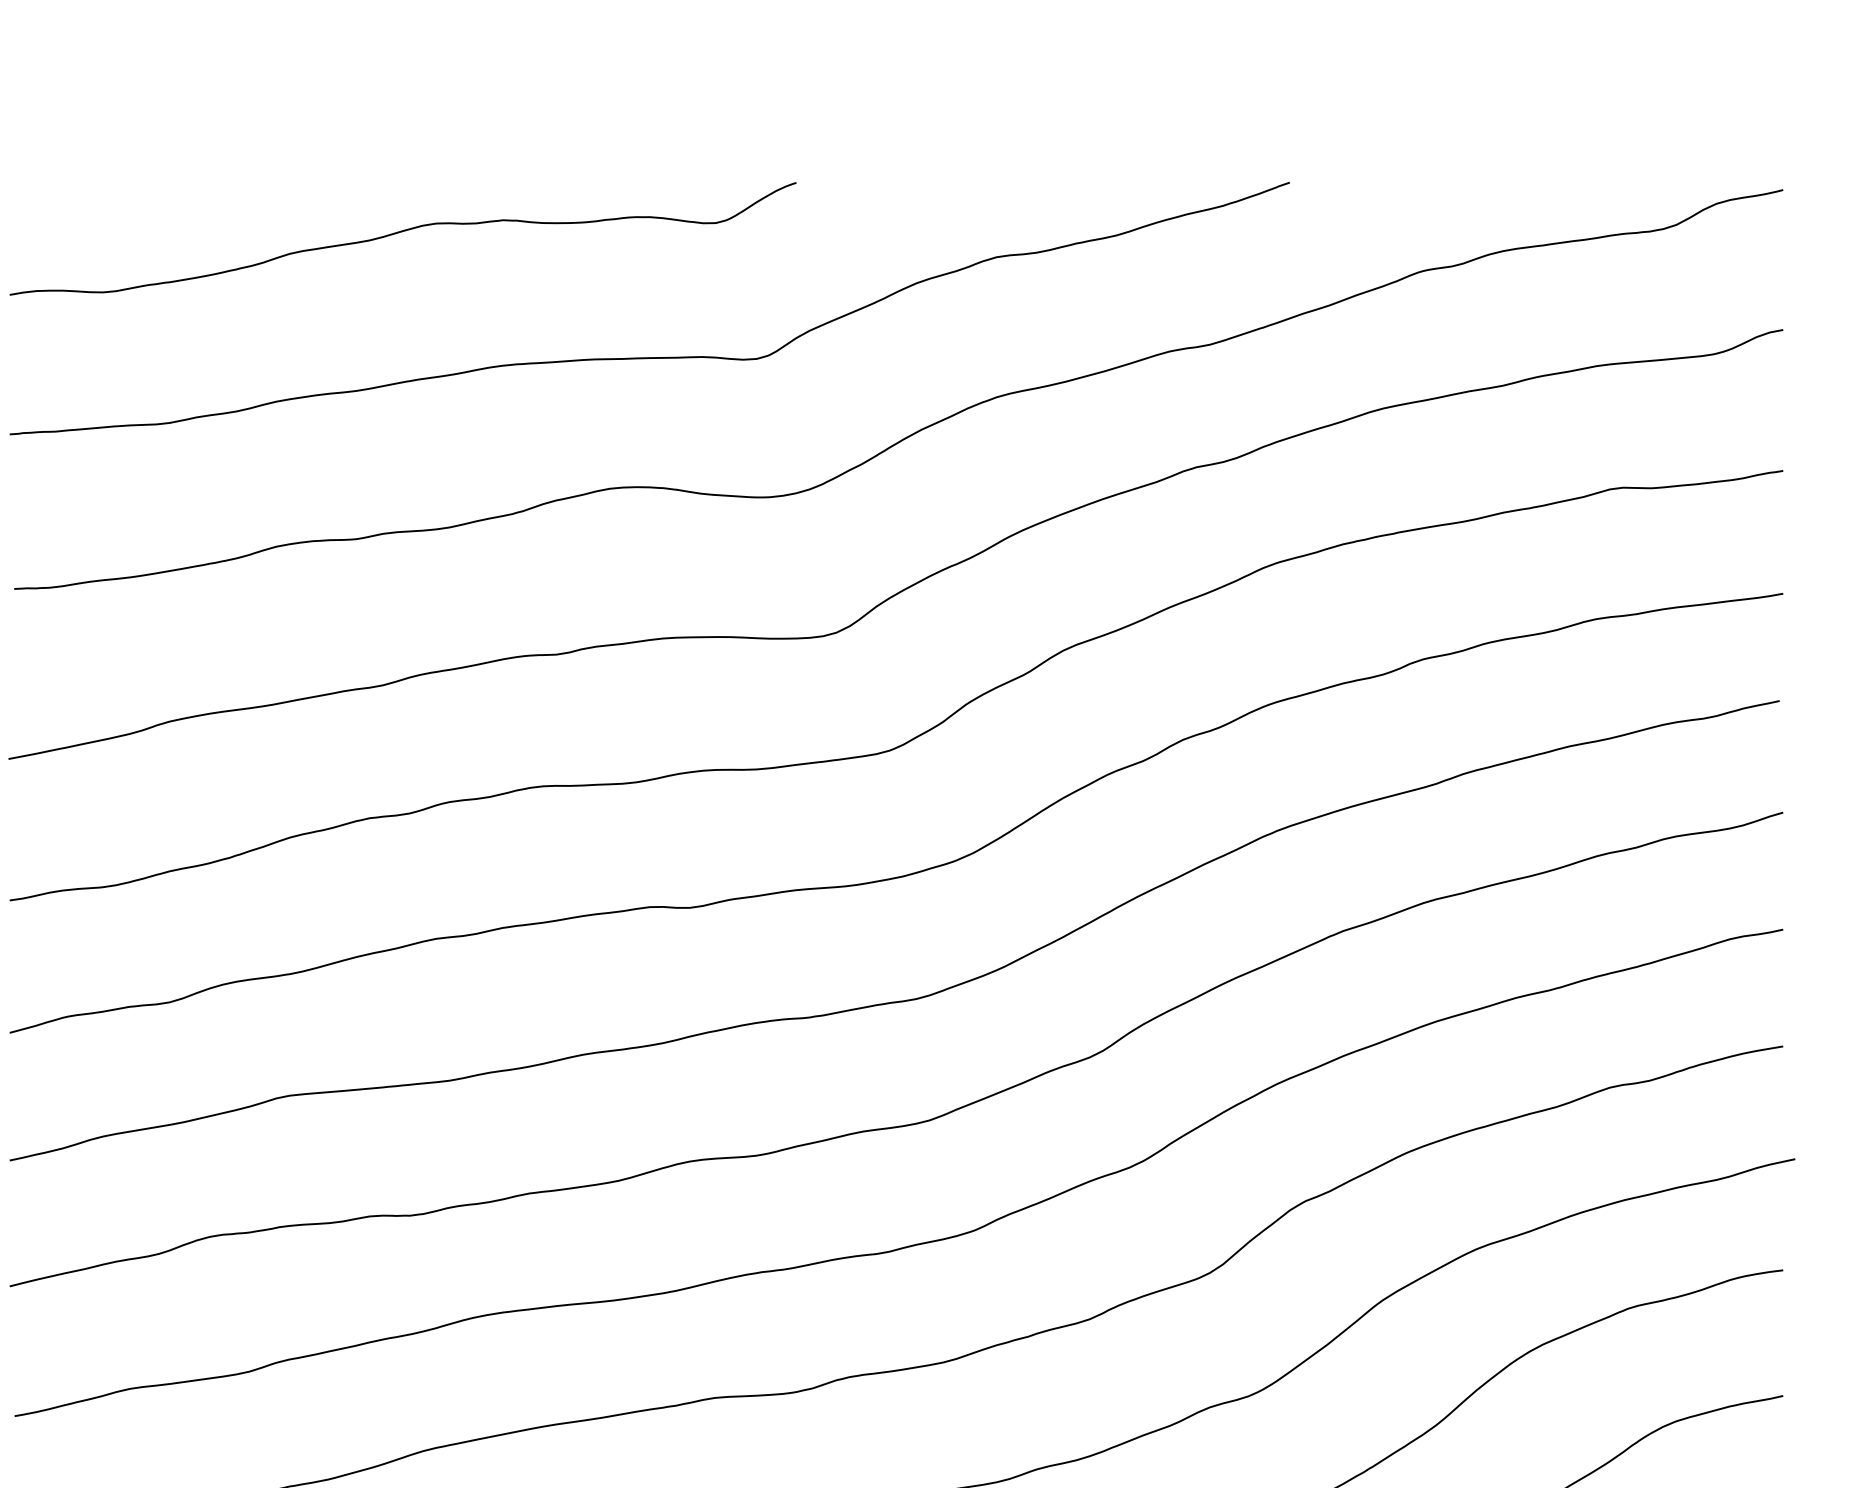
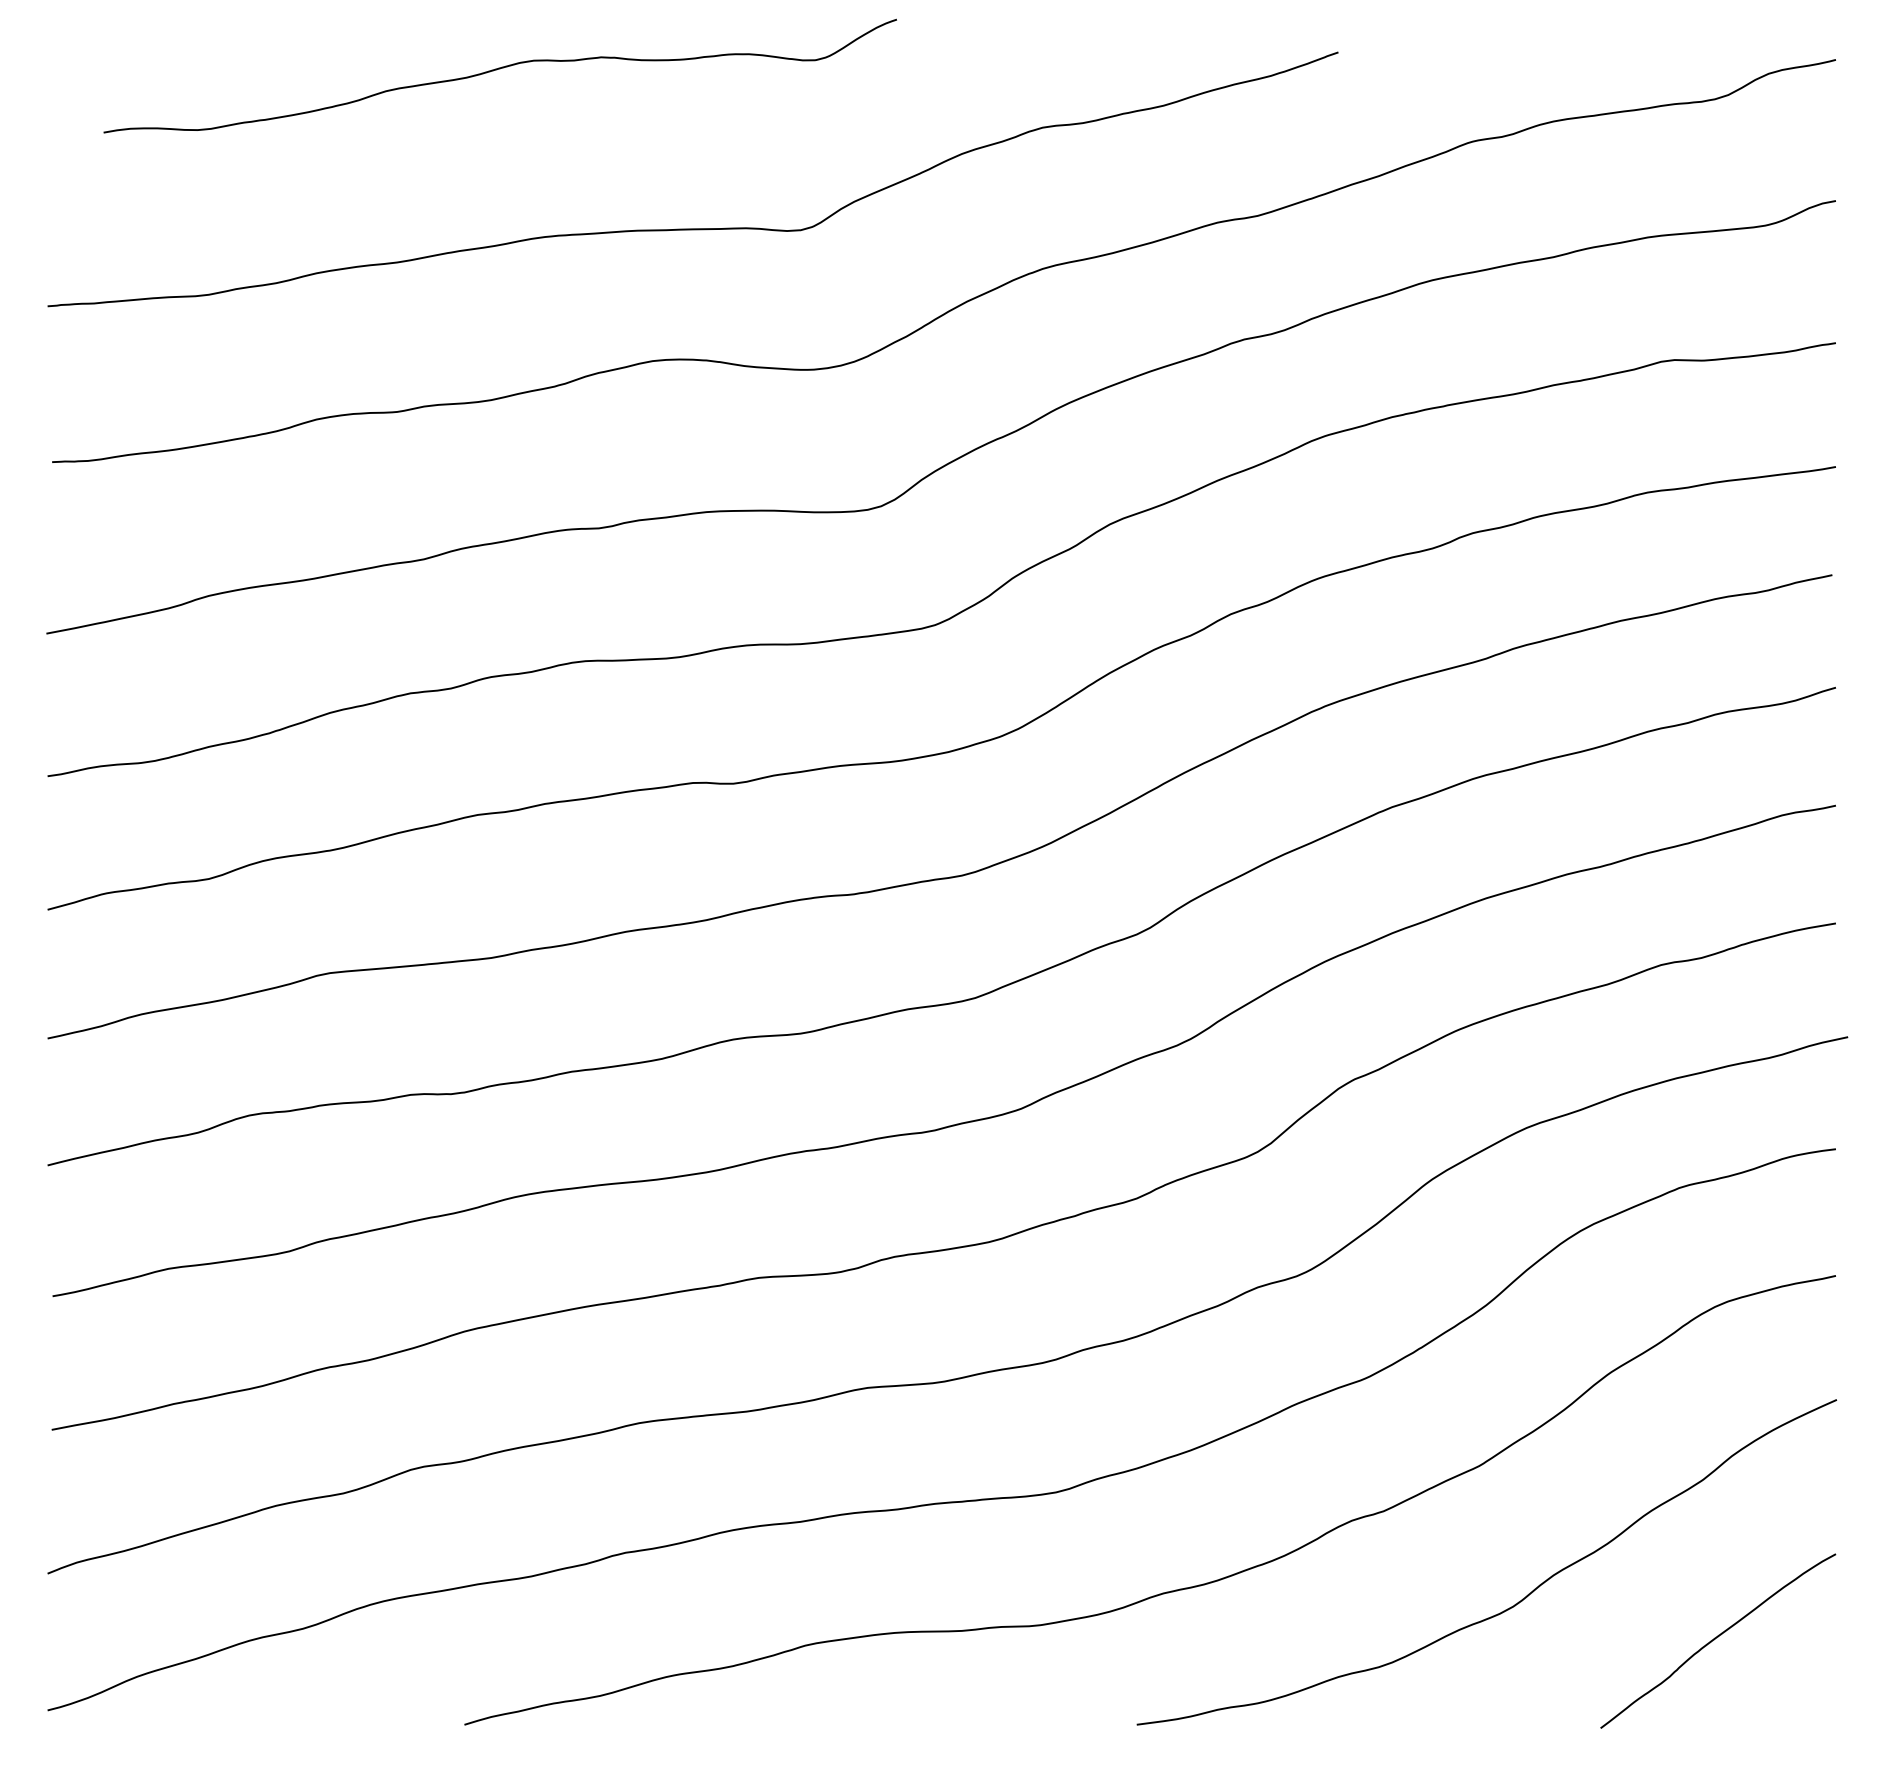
curve: (399, 233) -> (496, 70), moved

